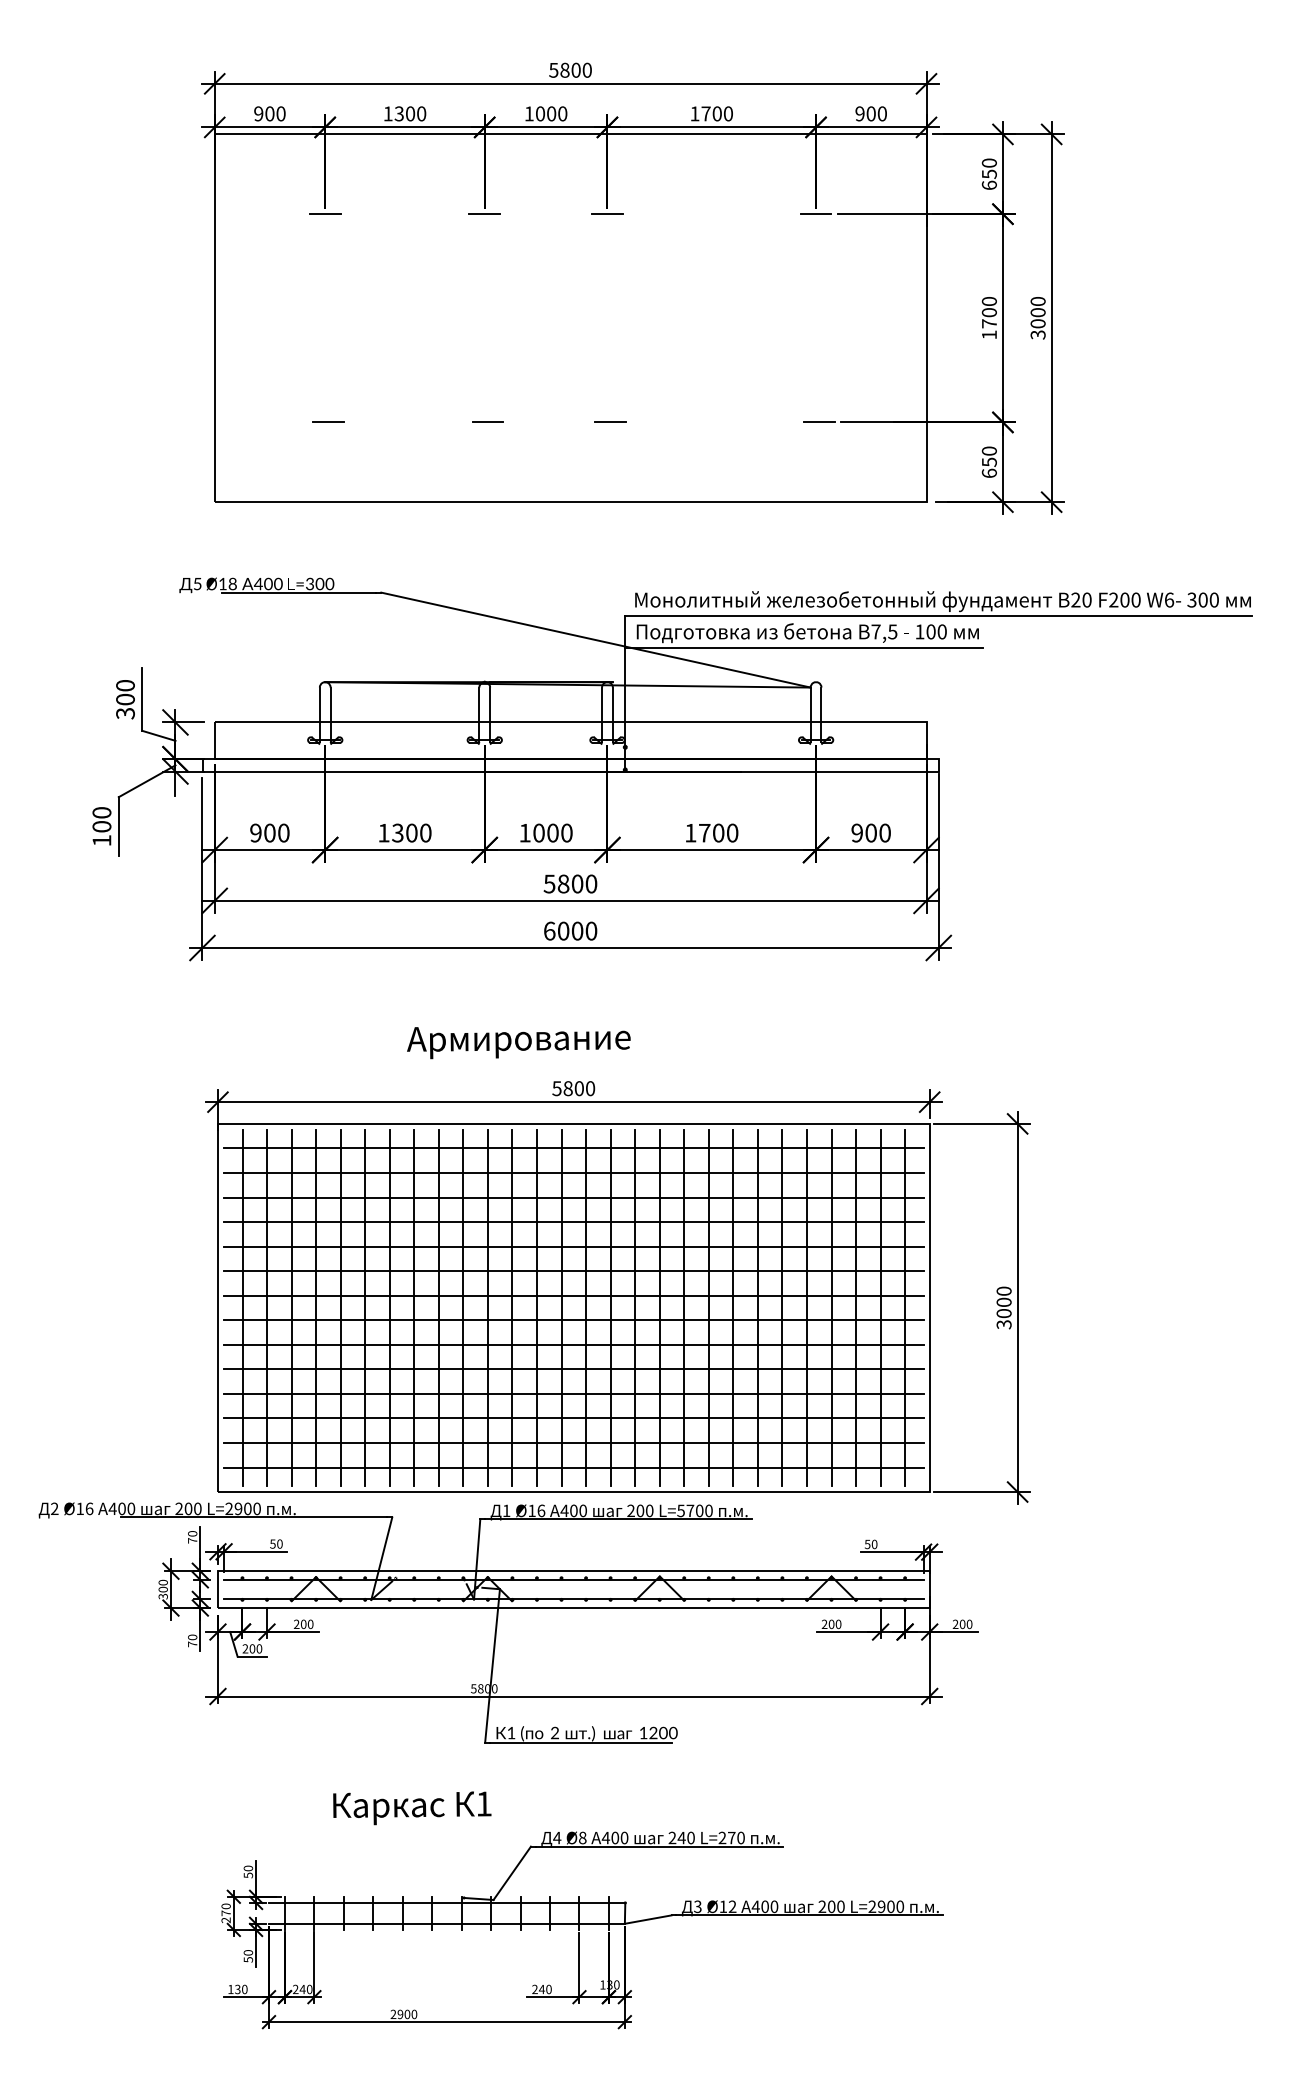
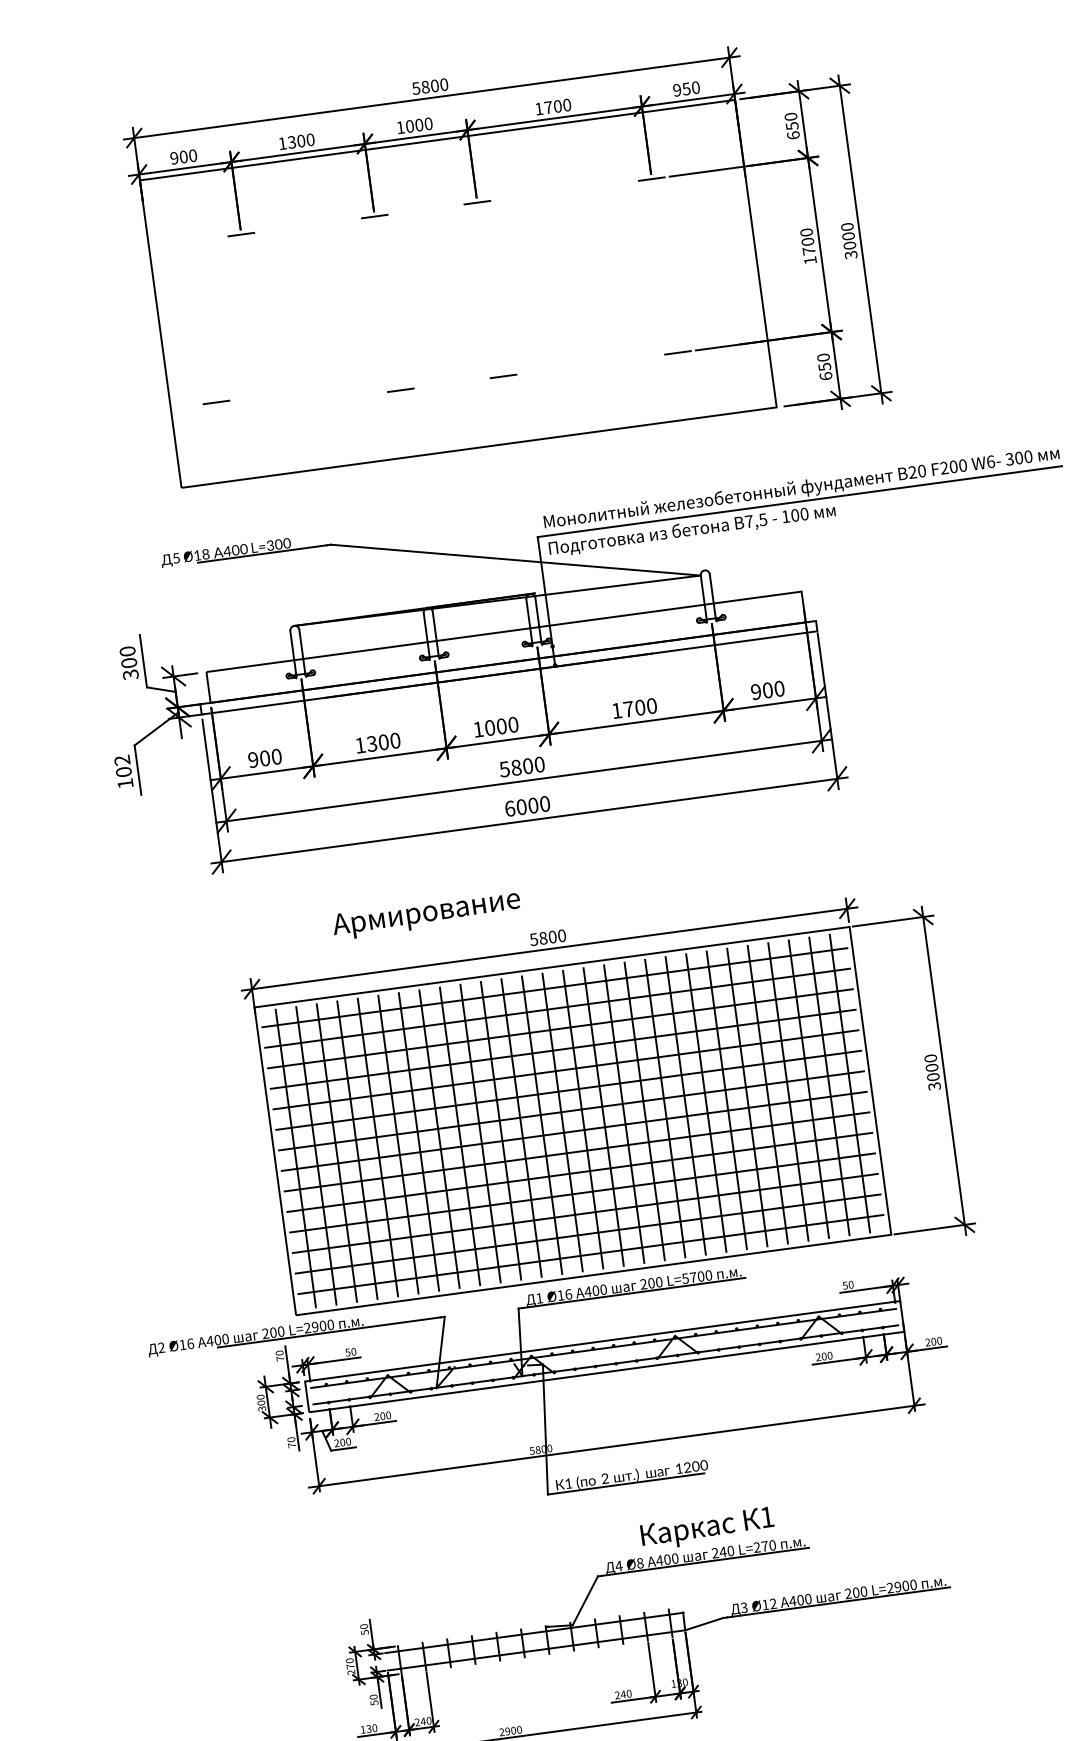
text: (870, 113) -> (685, 88), 900 -> 950
line: (328, 421) -> (216, 401), moved
line: (804, 648) -> (691, 543), removed
text: (101, 812) -> (121, 760), 100 -> 102
text: (518, 1043) -> (426, 915), moved
text: (412, 1808) -> (707, 1529), moved

